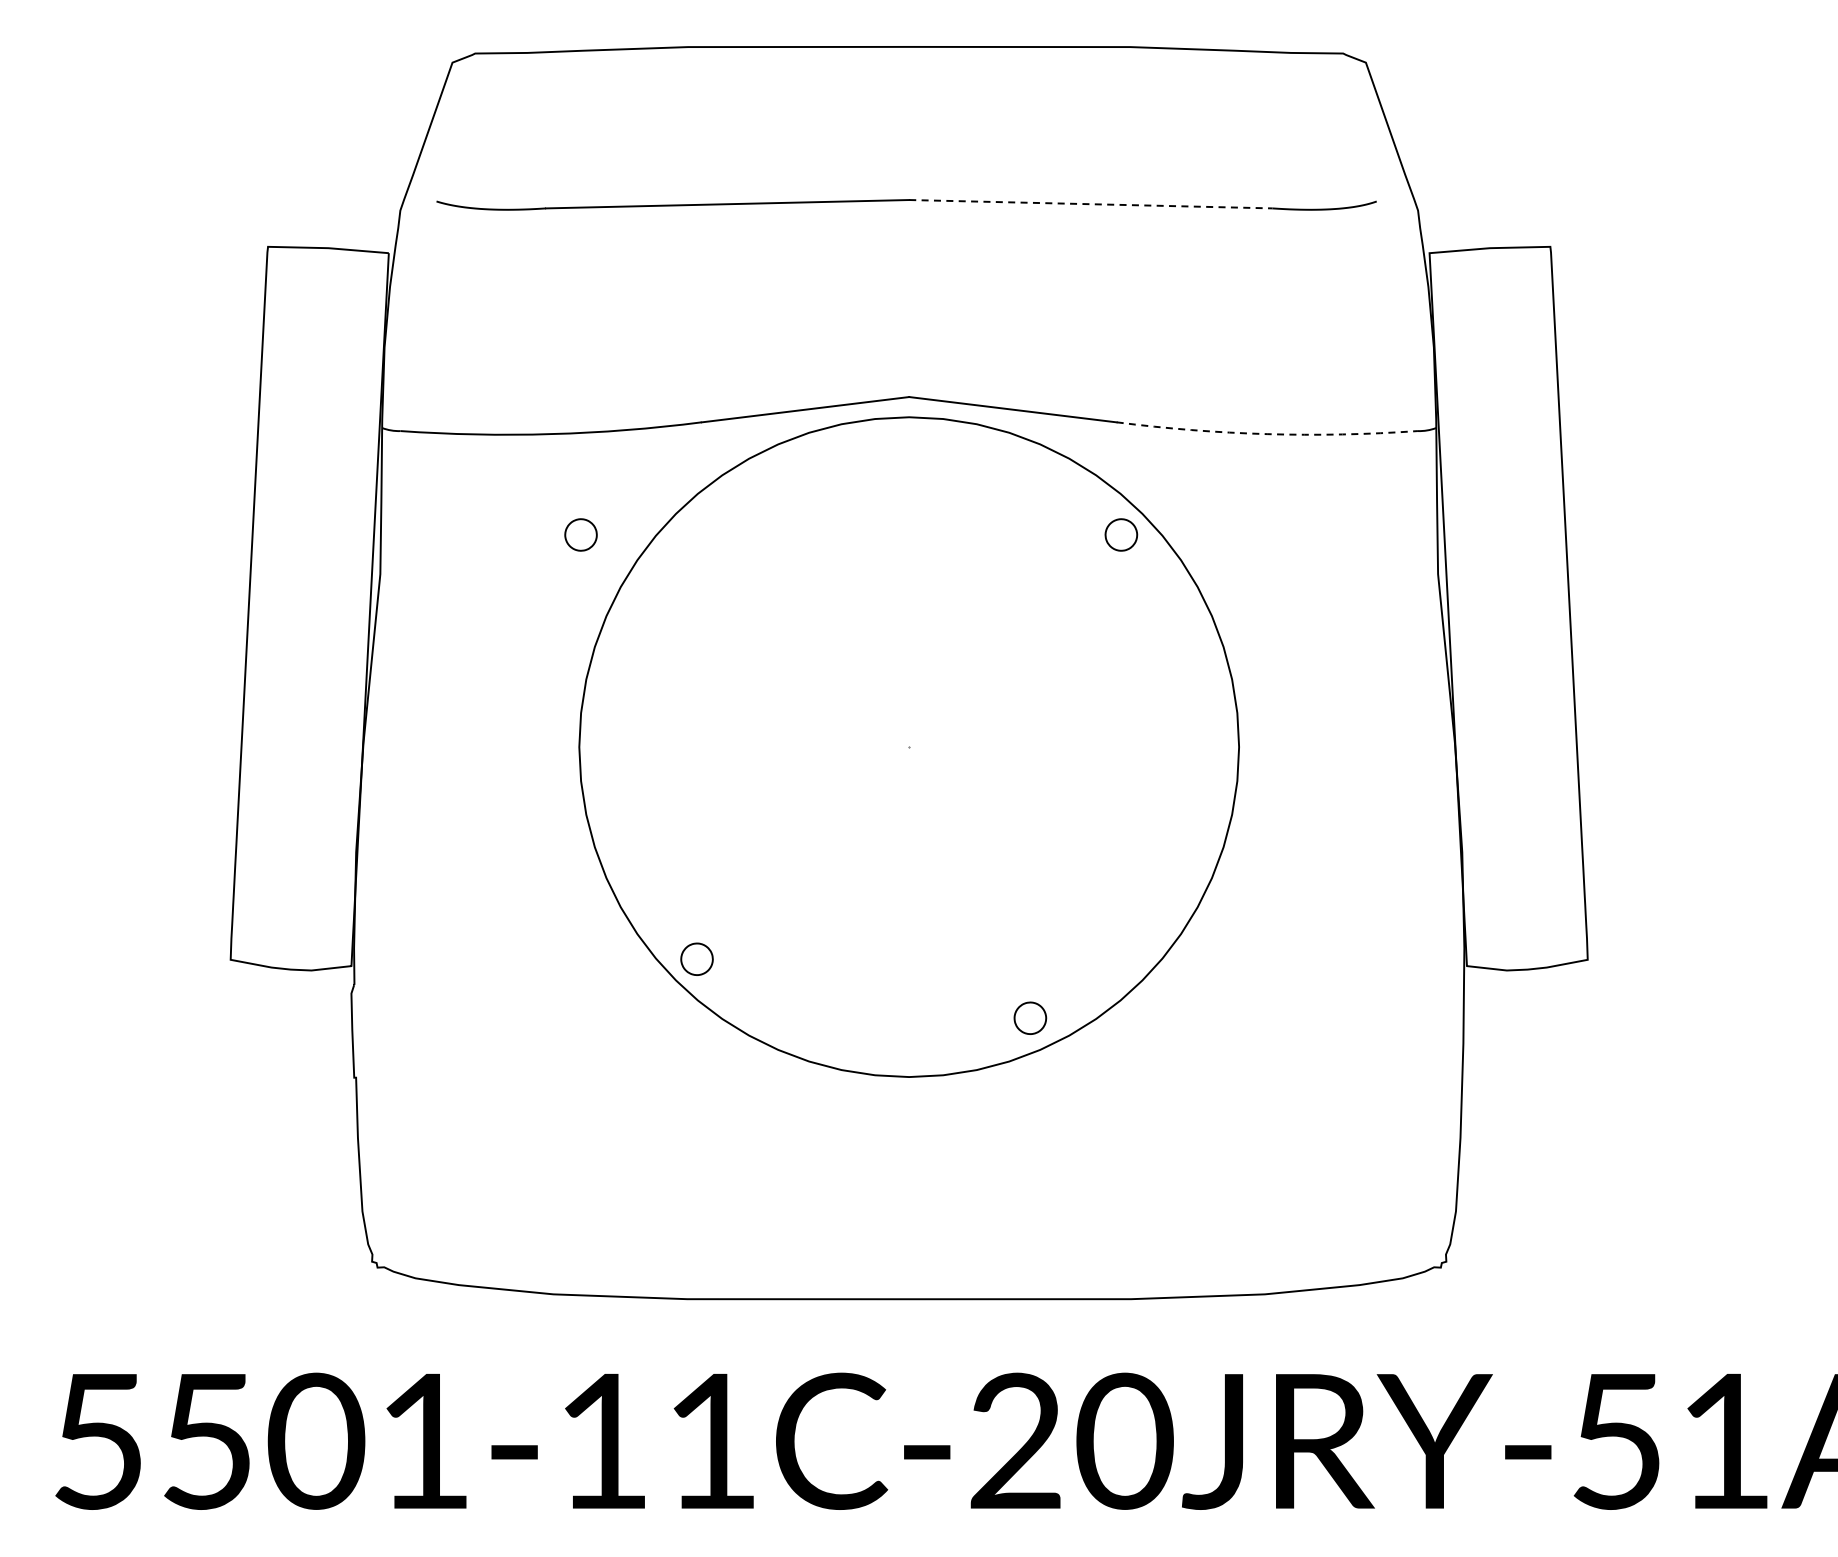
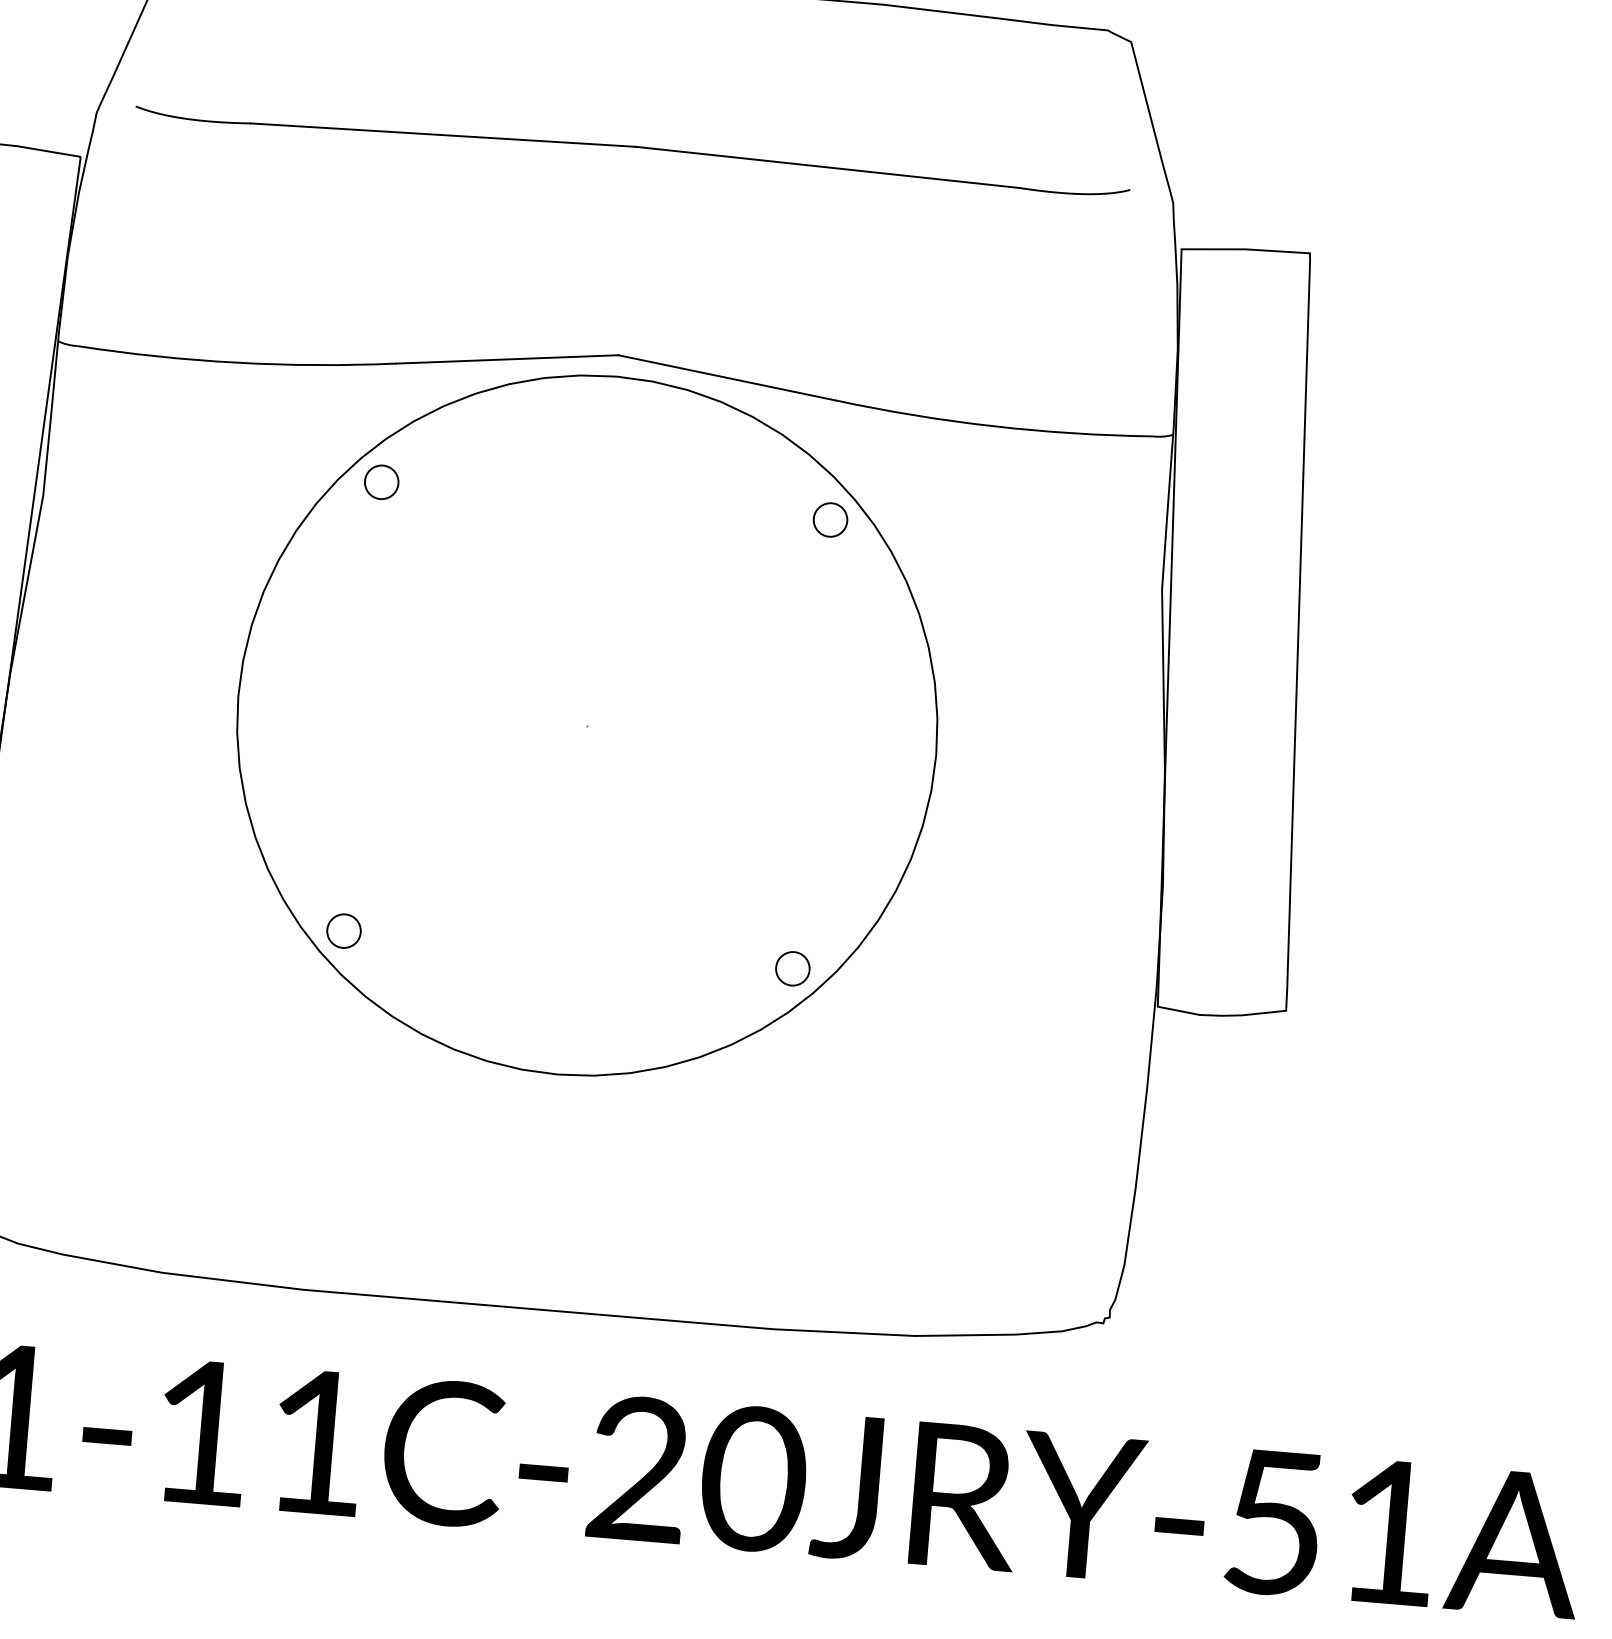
line: (1090, 204) -> (827, 167), dashed -> solid
arc: (1267, 434) -> (994, 426), dashed -> solid
part: (580, 534) -> (381, 481), moved
part: (1030, 1017) -> (793, 967), moved

